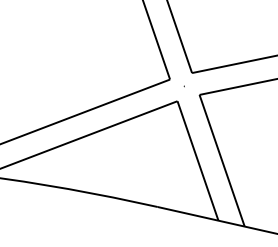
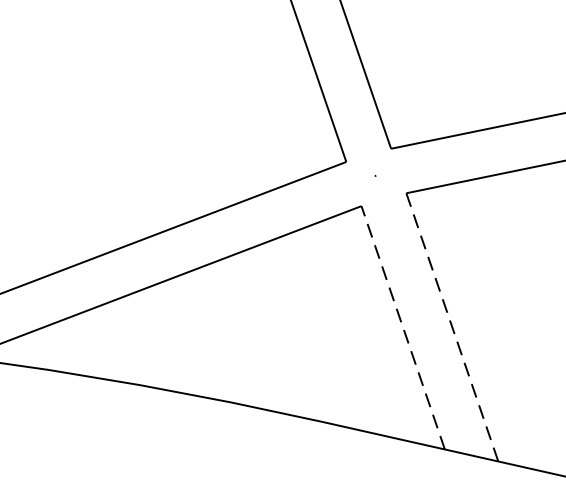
line: (197, 160) -> (402, 326), solid -> dashed
line: (222, 160) -> (453, 326), solid -> dashed

